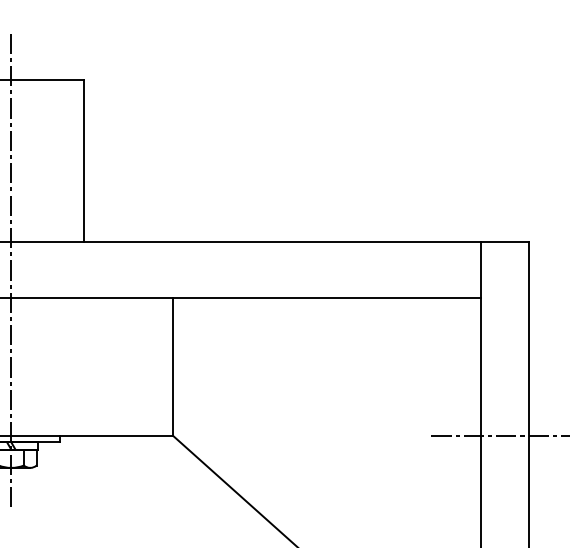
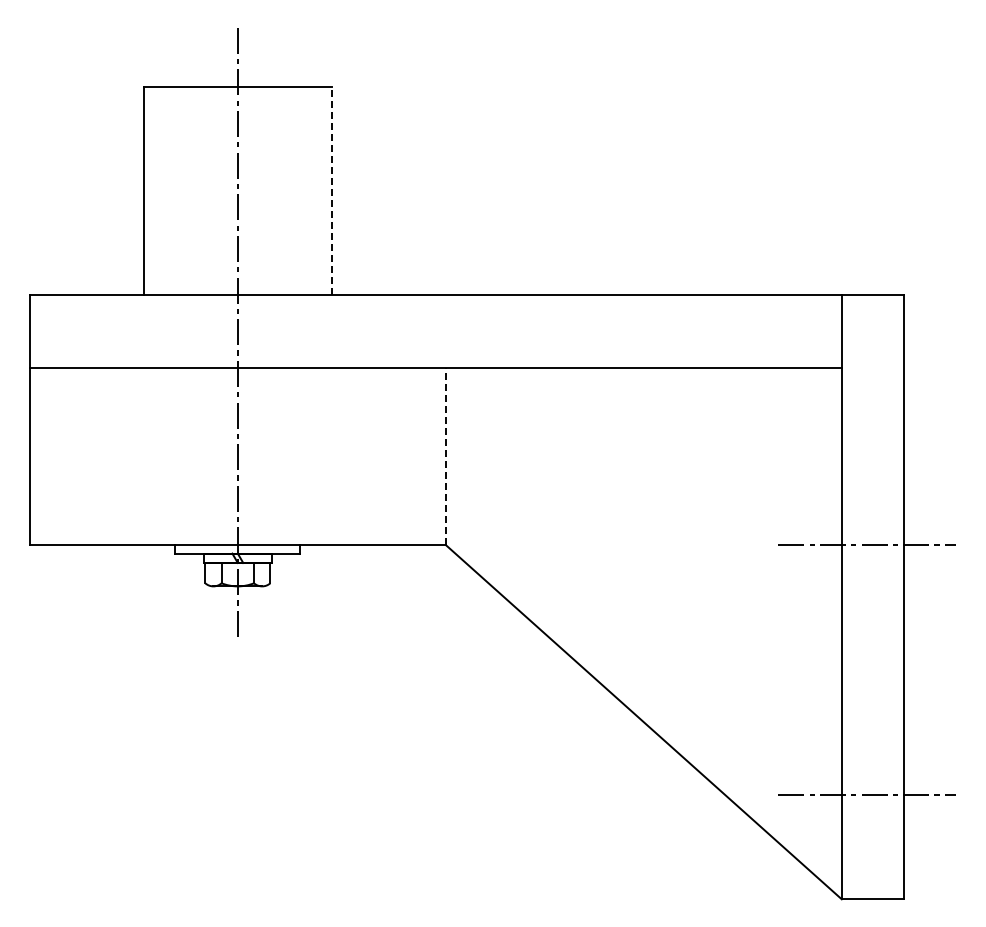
line: (84, 160) -> (331, 190), solid -> dashed
line: (173, 366) -> (446, 456), solid -> dashed

